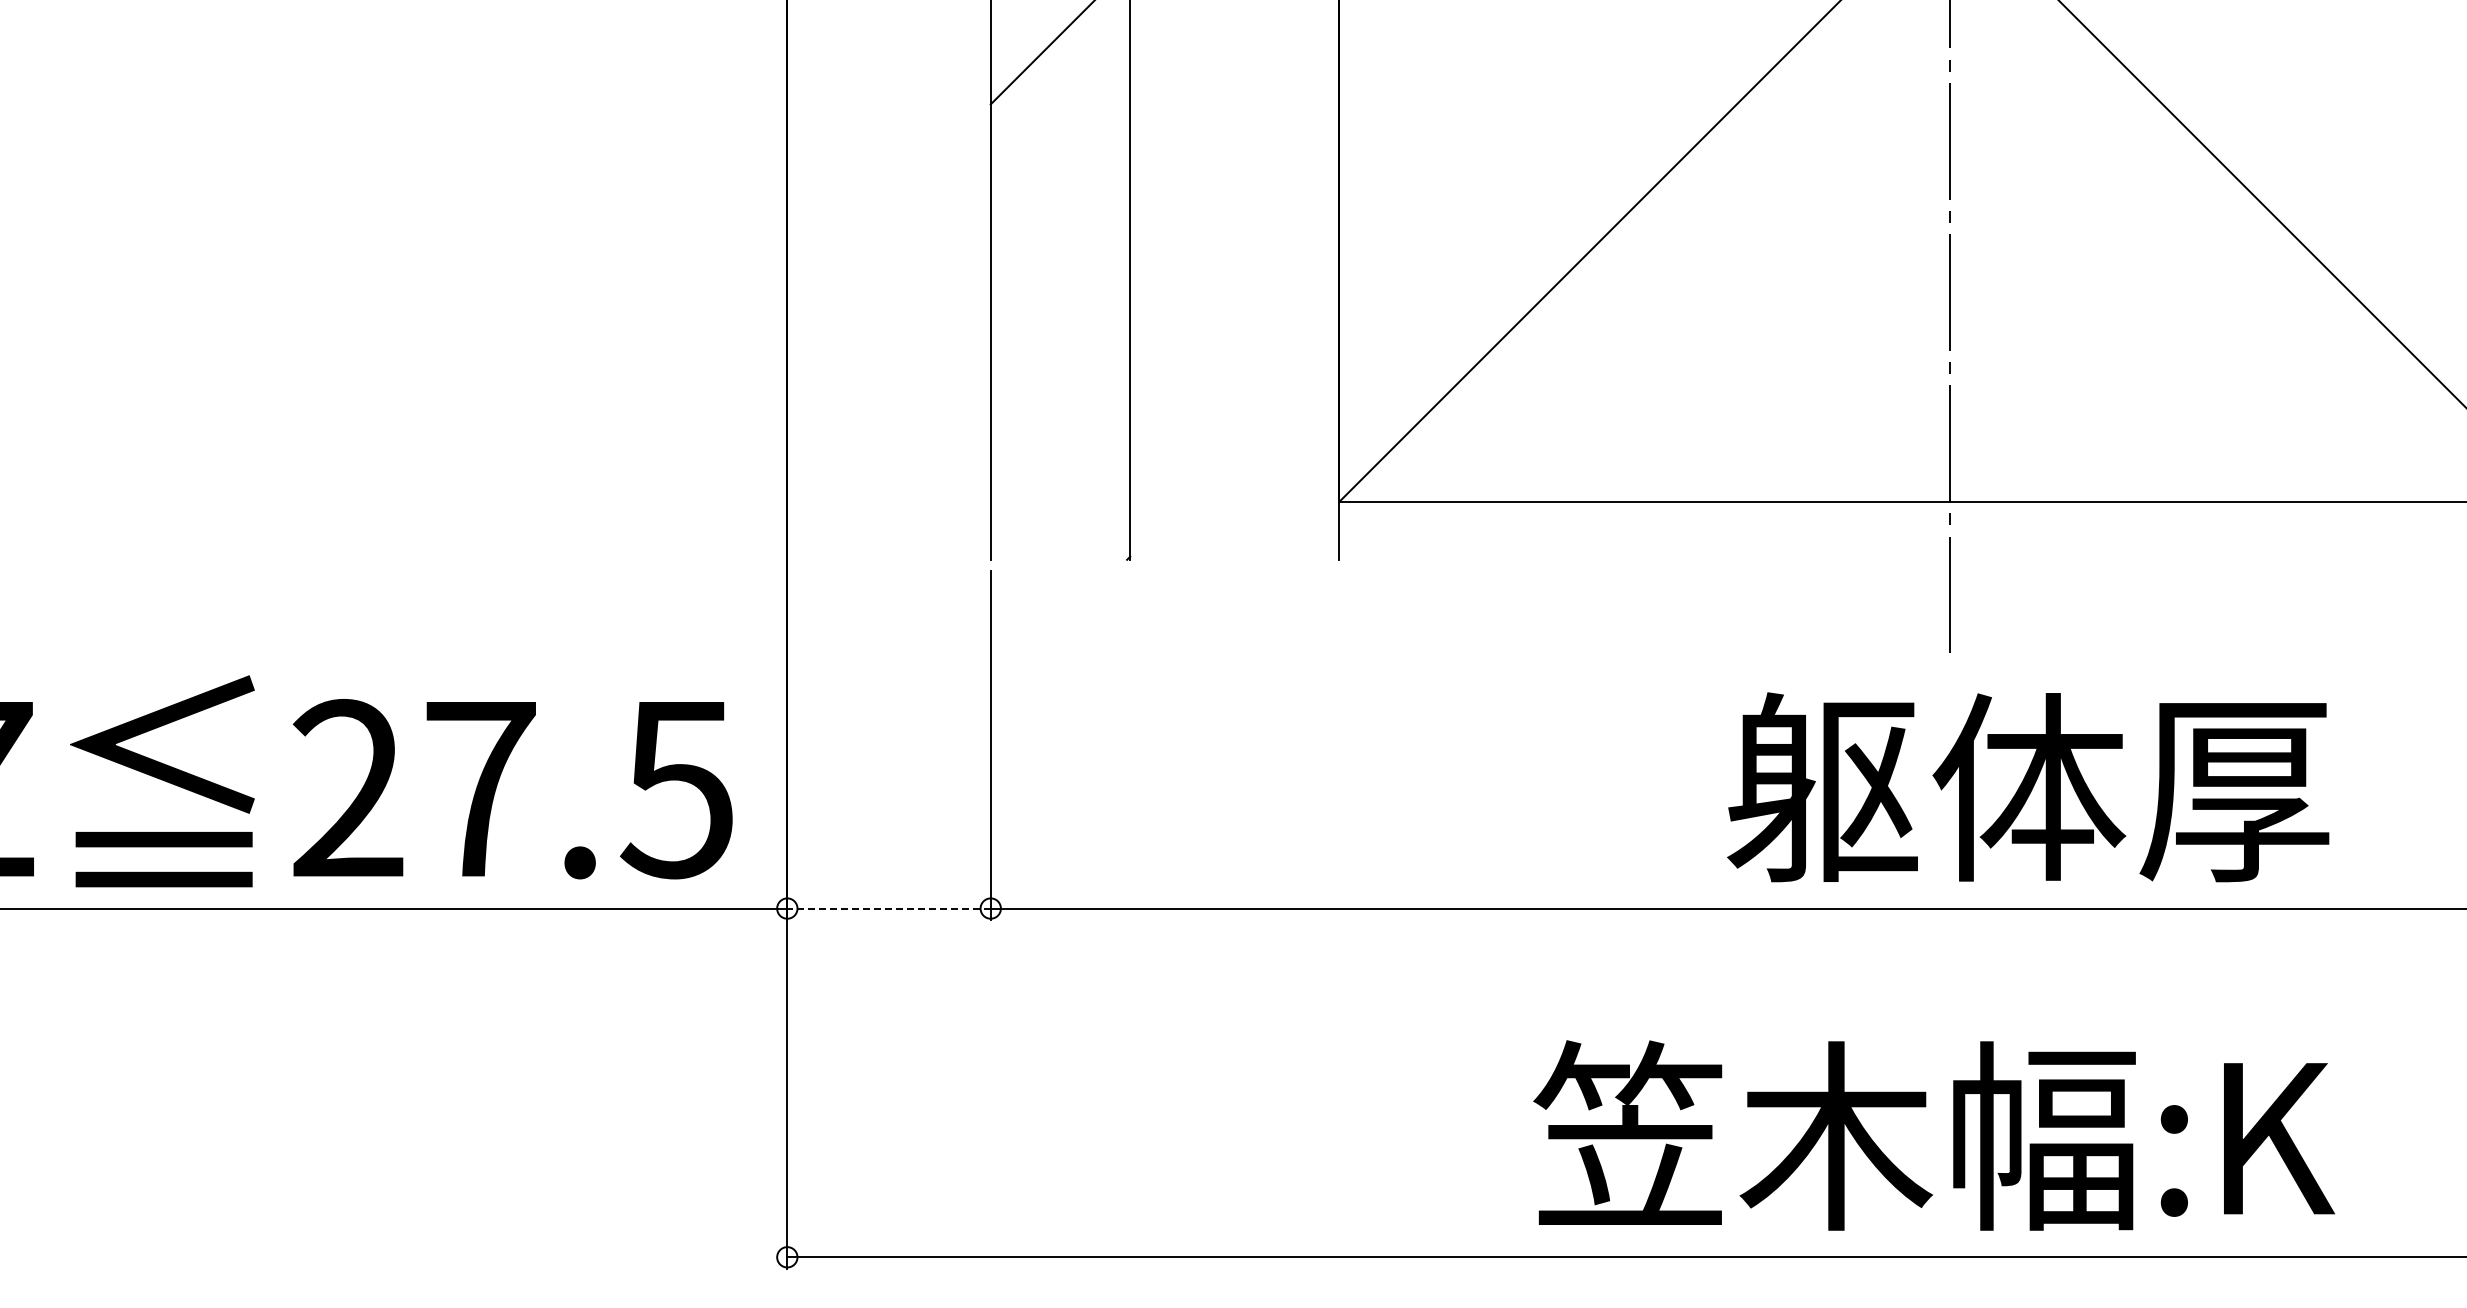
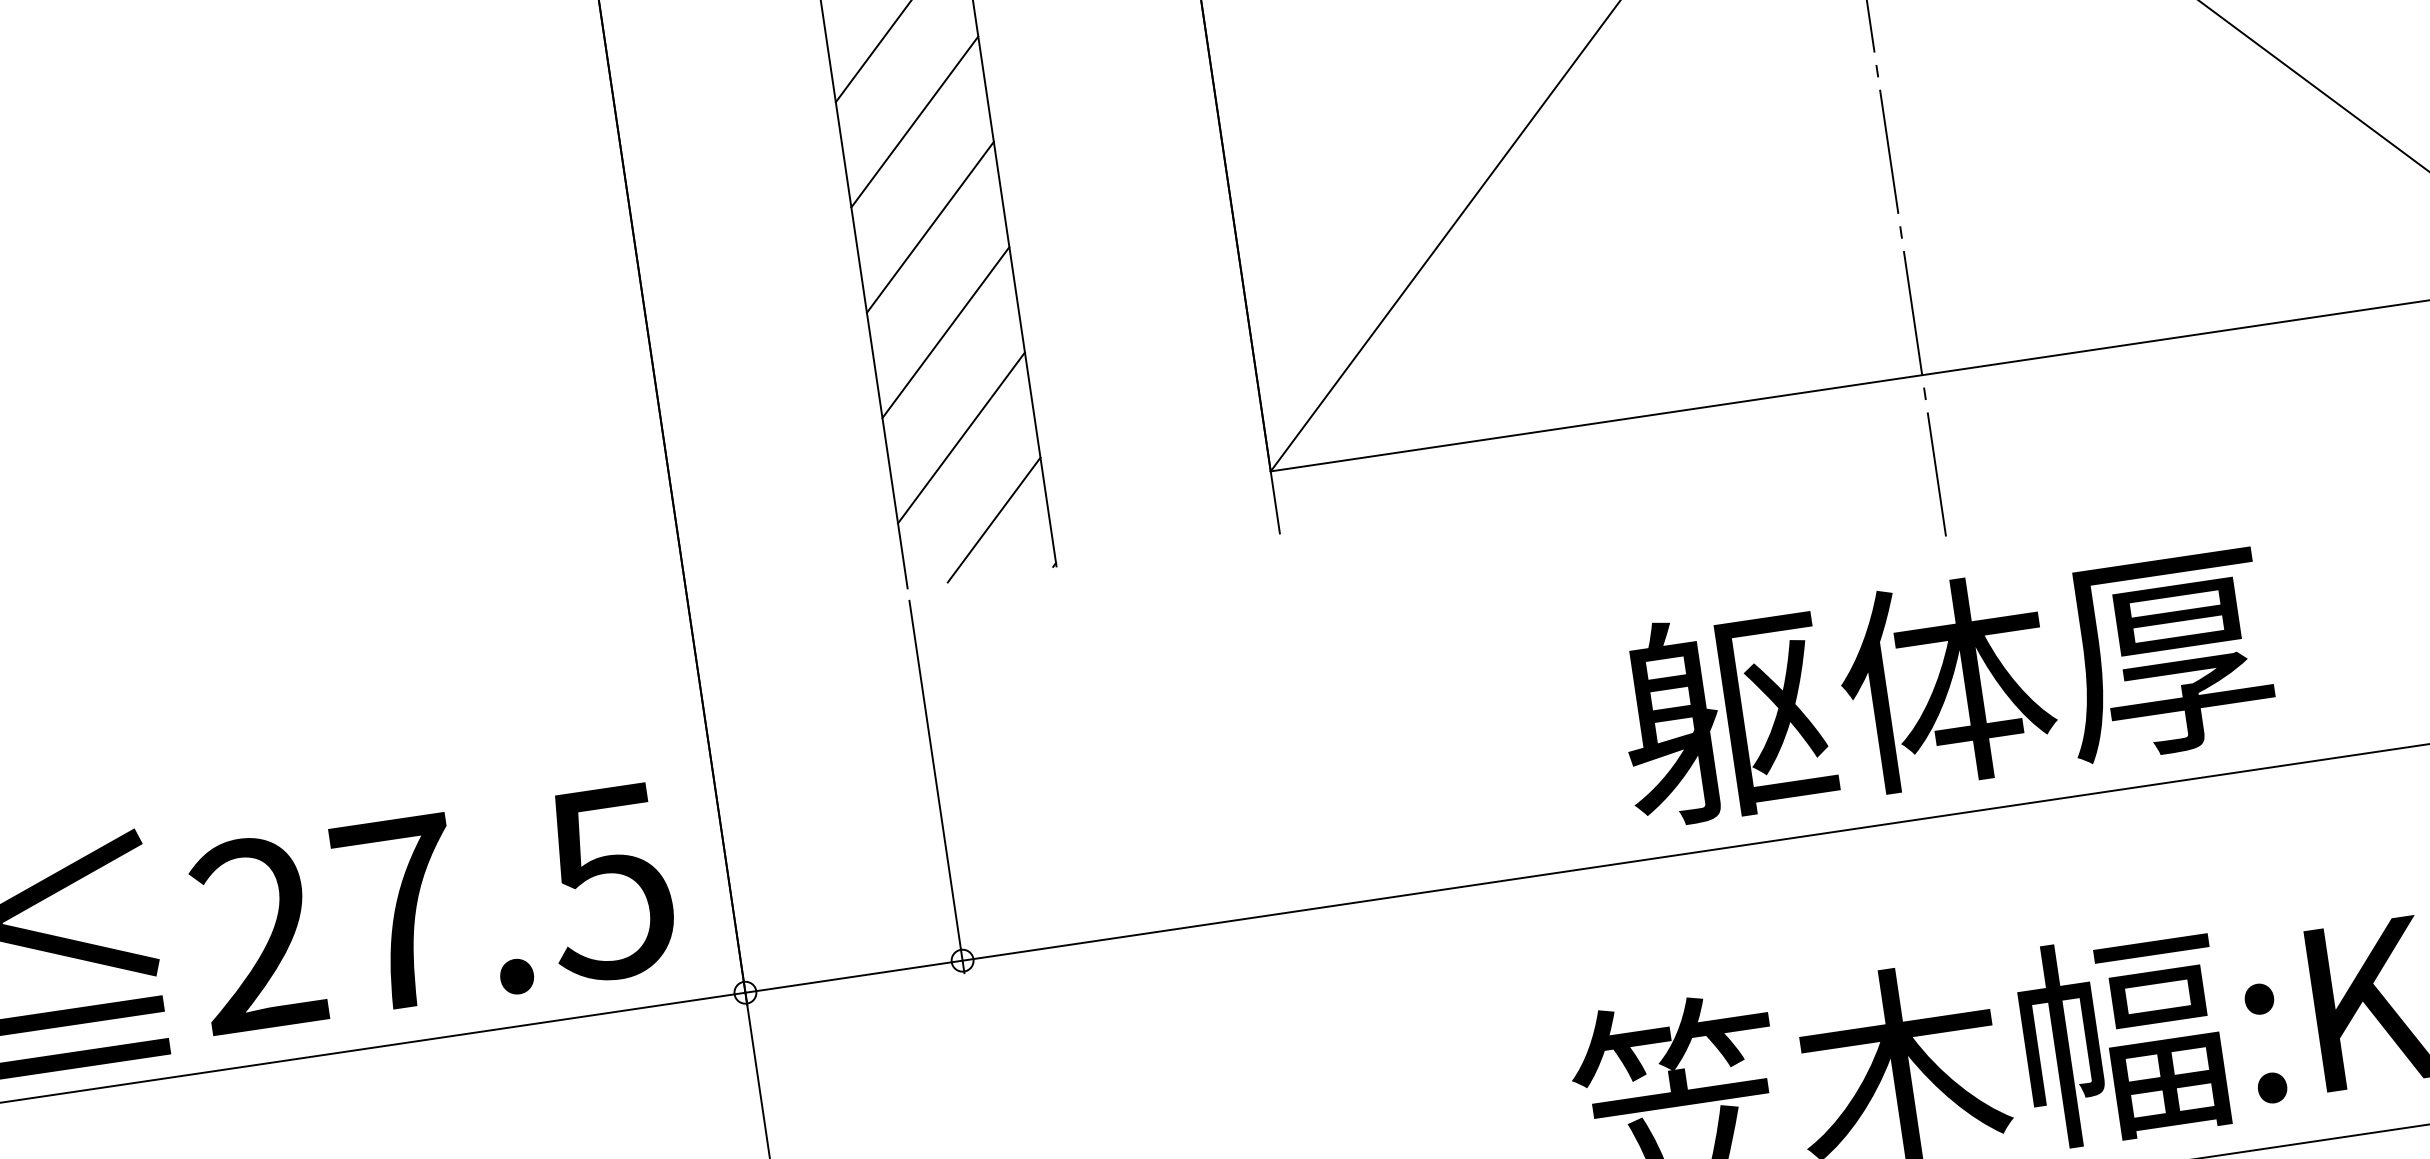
line: (1060, 132) -> (914, 121), added
line: (1060, 231) -> (930, 226), added
line: (1060, 330) -> (945, 332), added
line: (1060, 428) -> (961, 437), added
line: (1079, 508) -> (994, 519), added
text: (2028, 787) -> (1945, 683), moved
line: (889, 908) -> (854, 976), dashed -> solid

